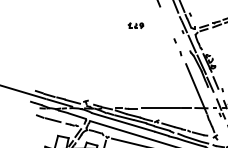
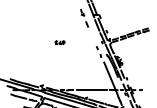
part: (135, 25) -> (59, 42), moved

